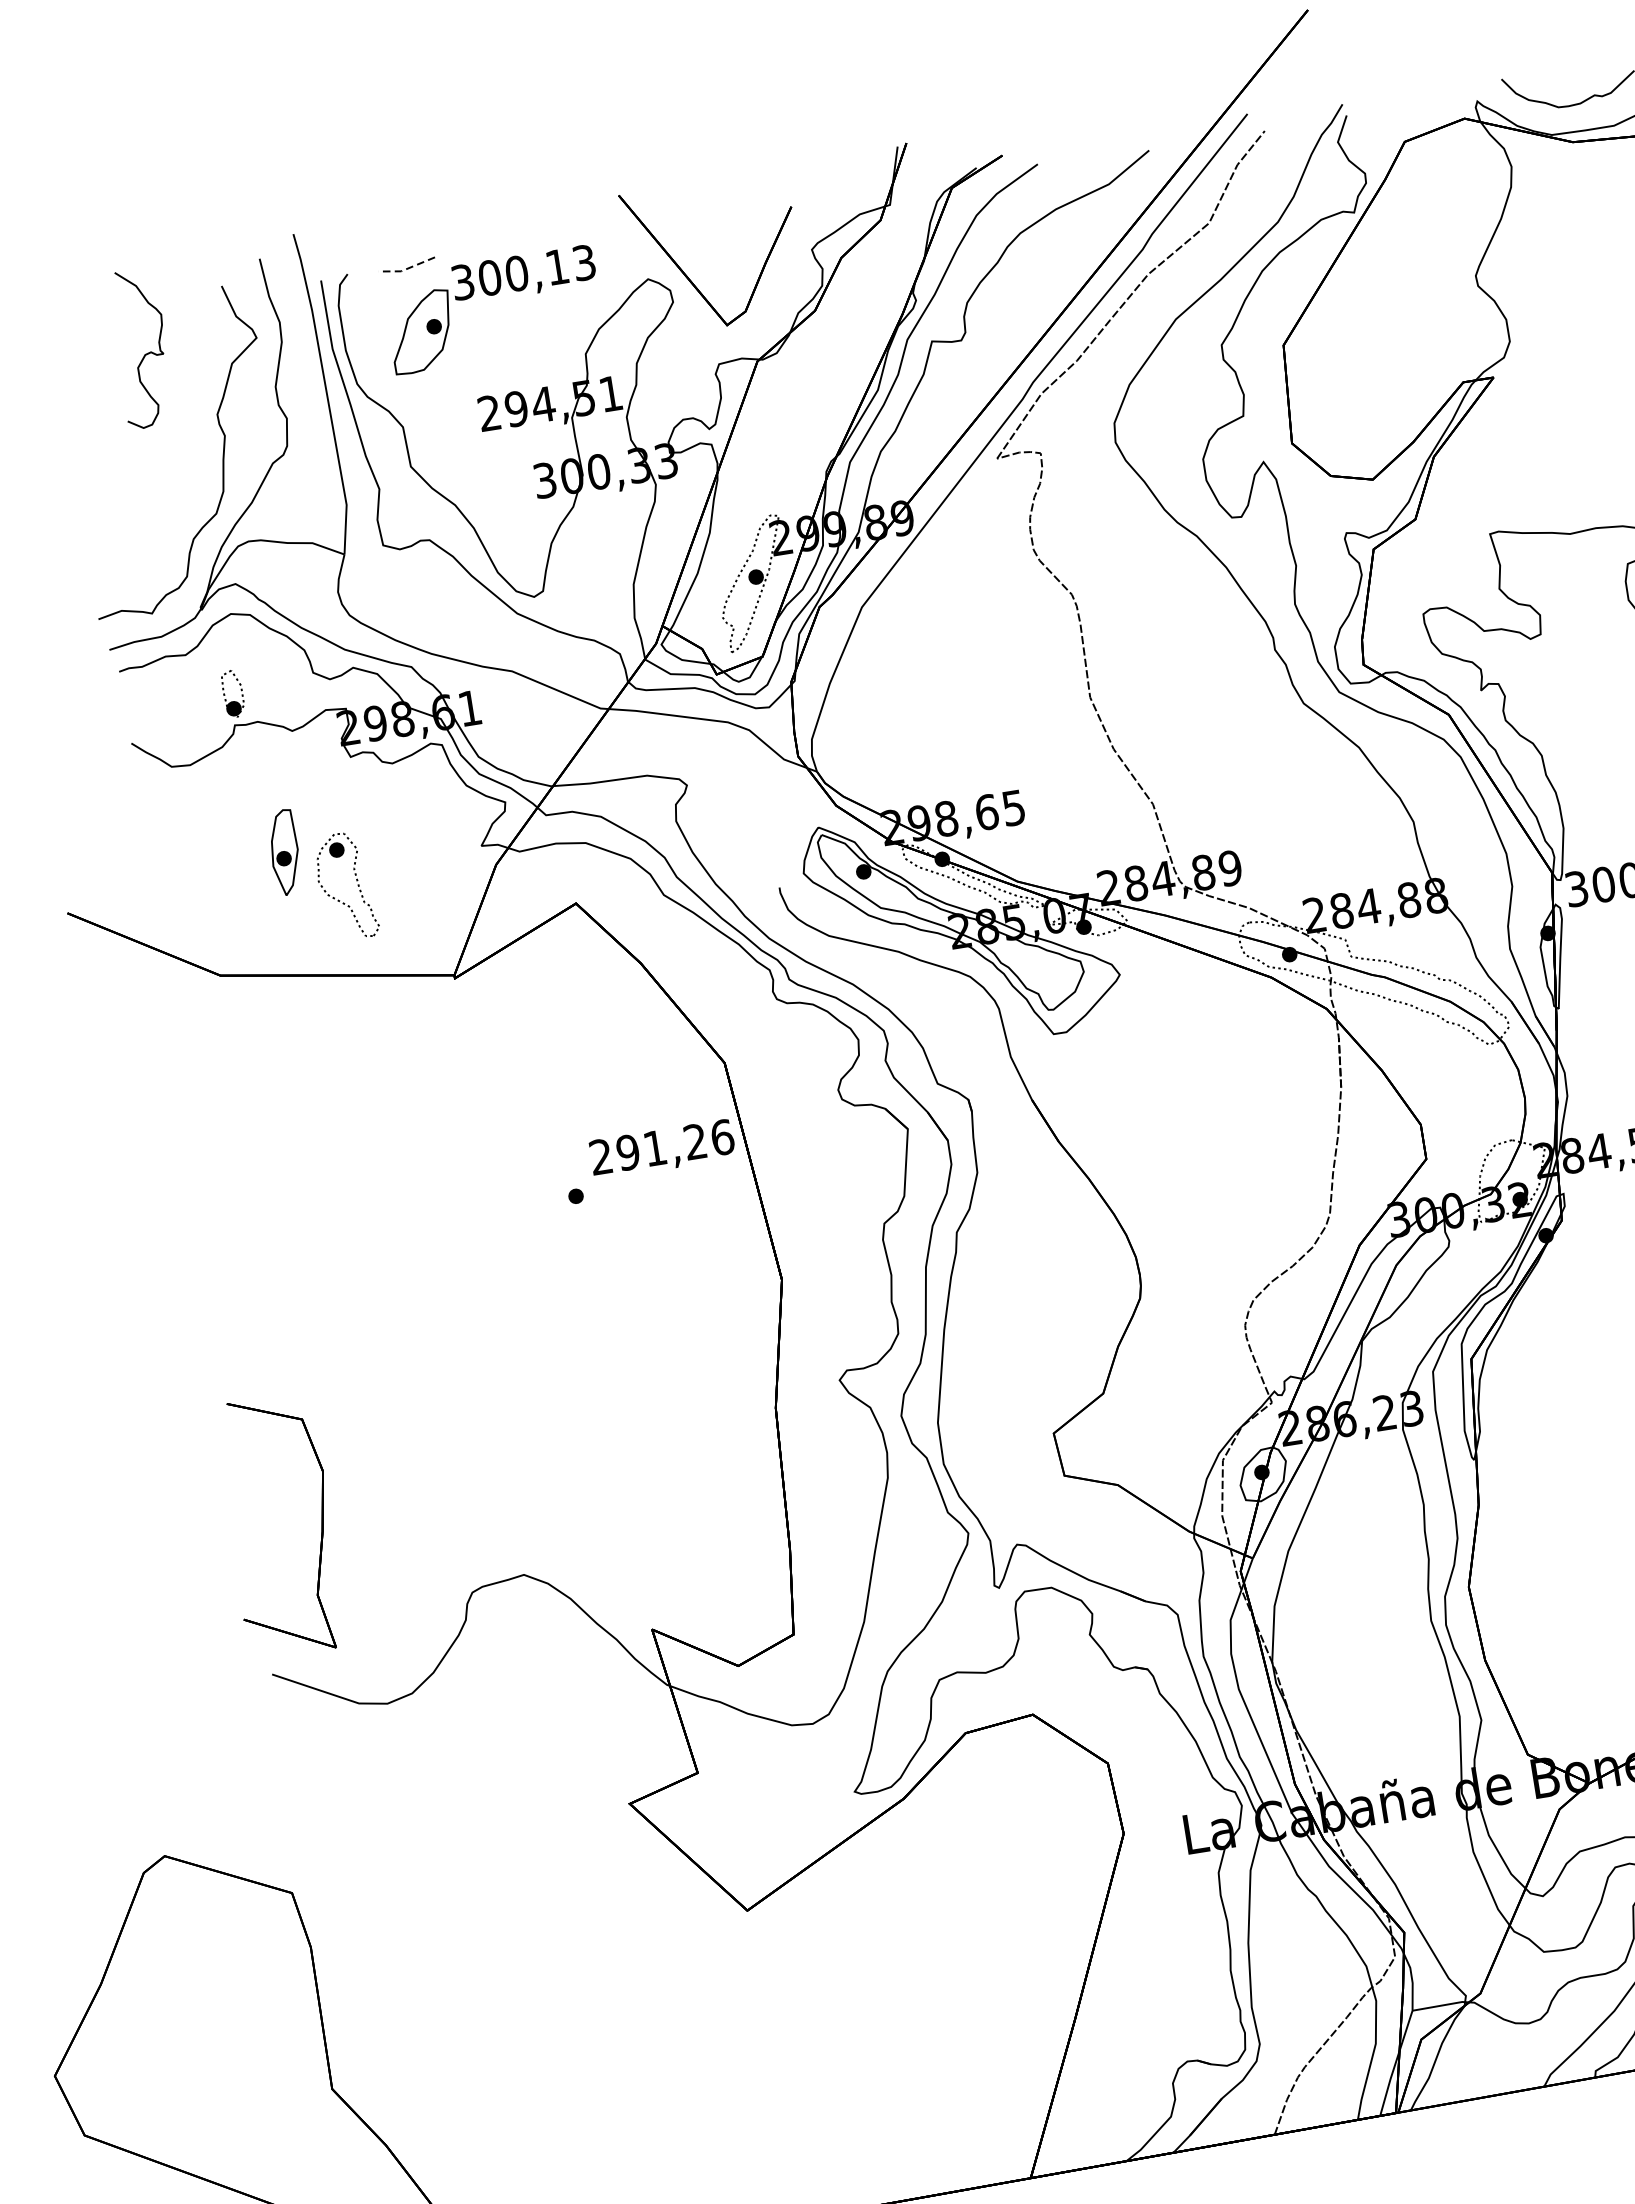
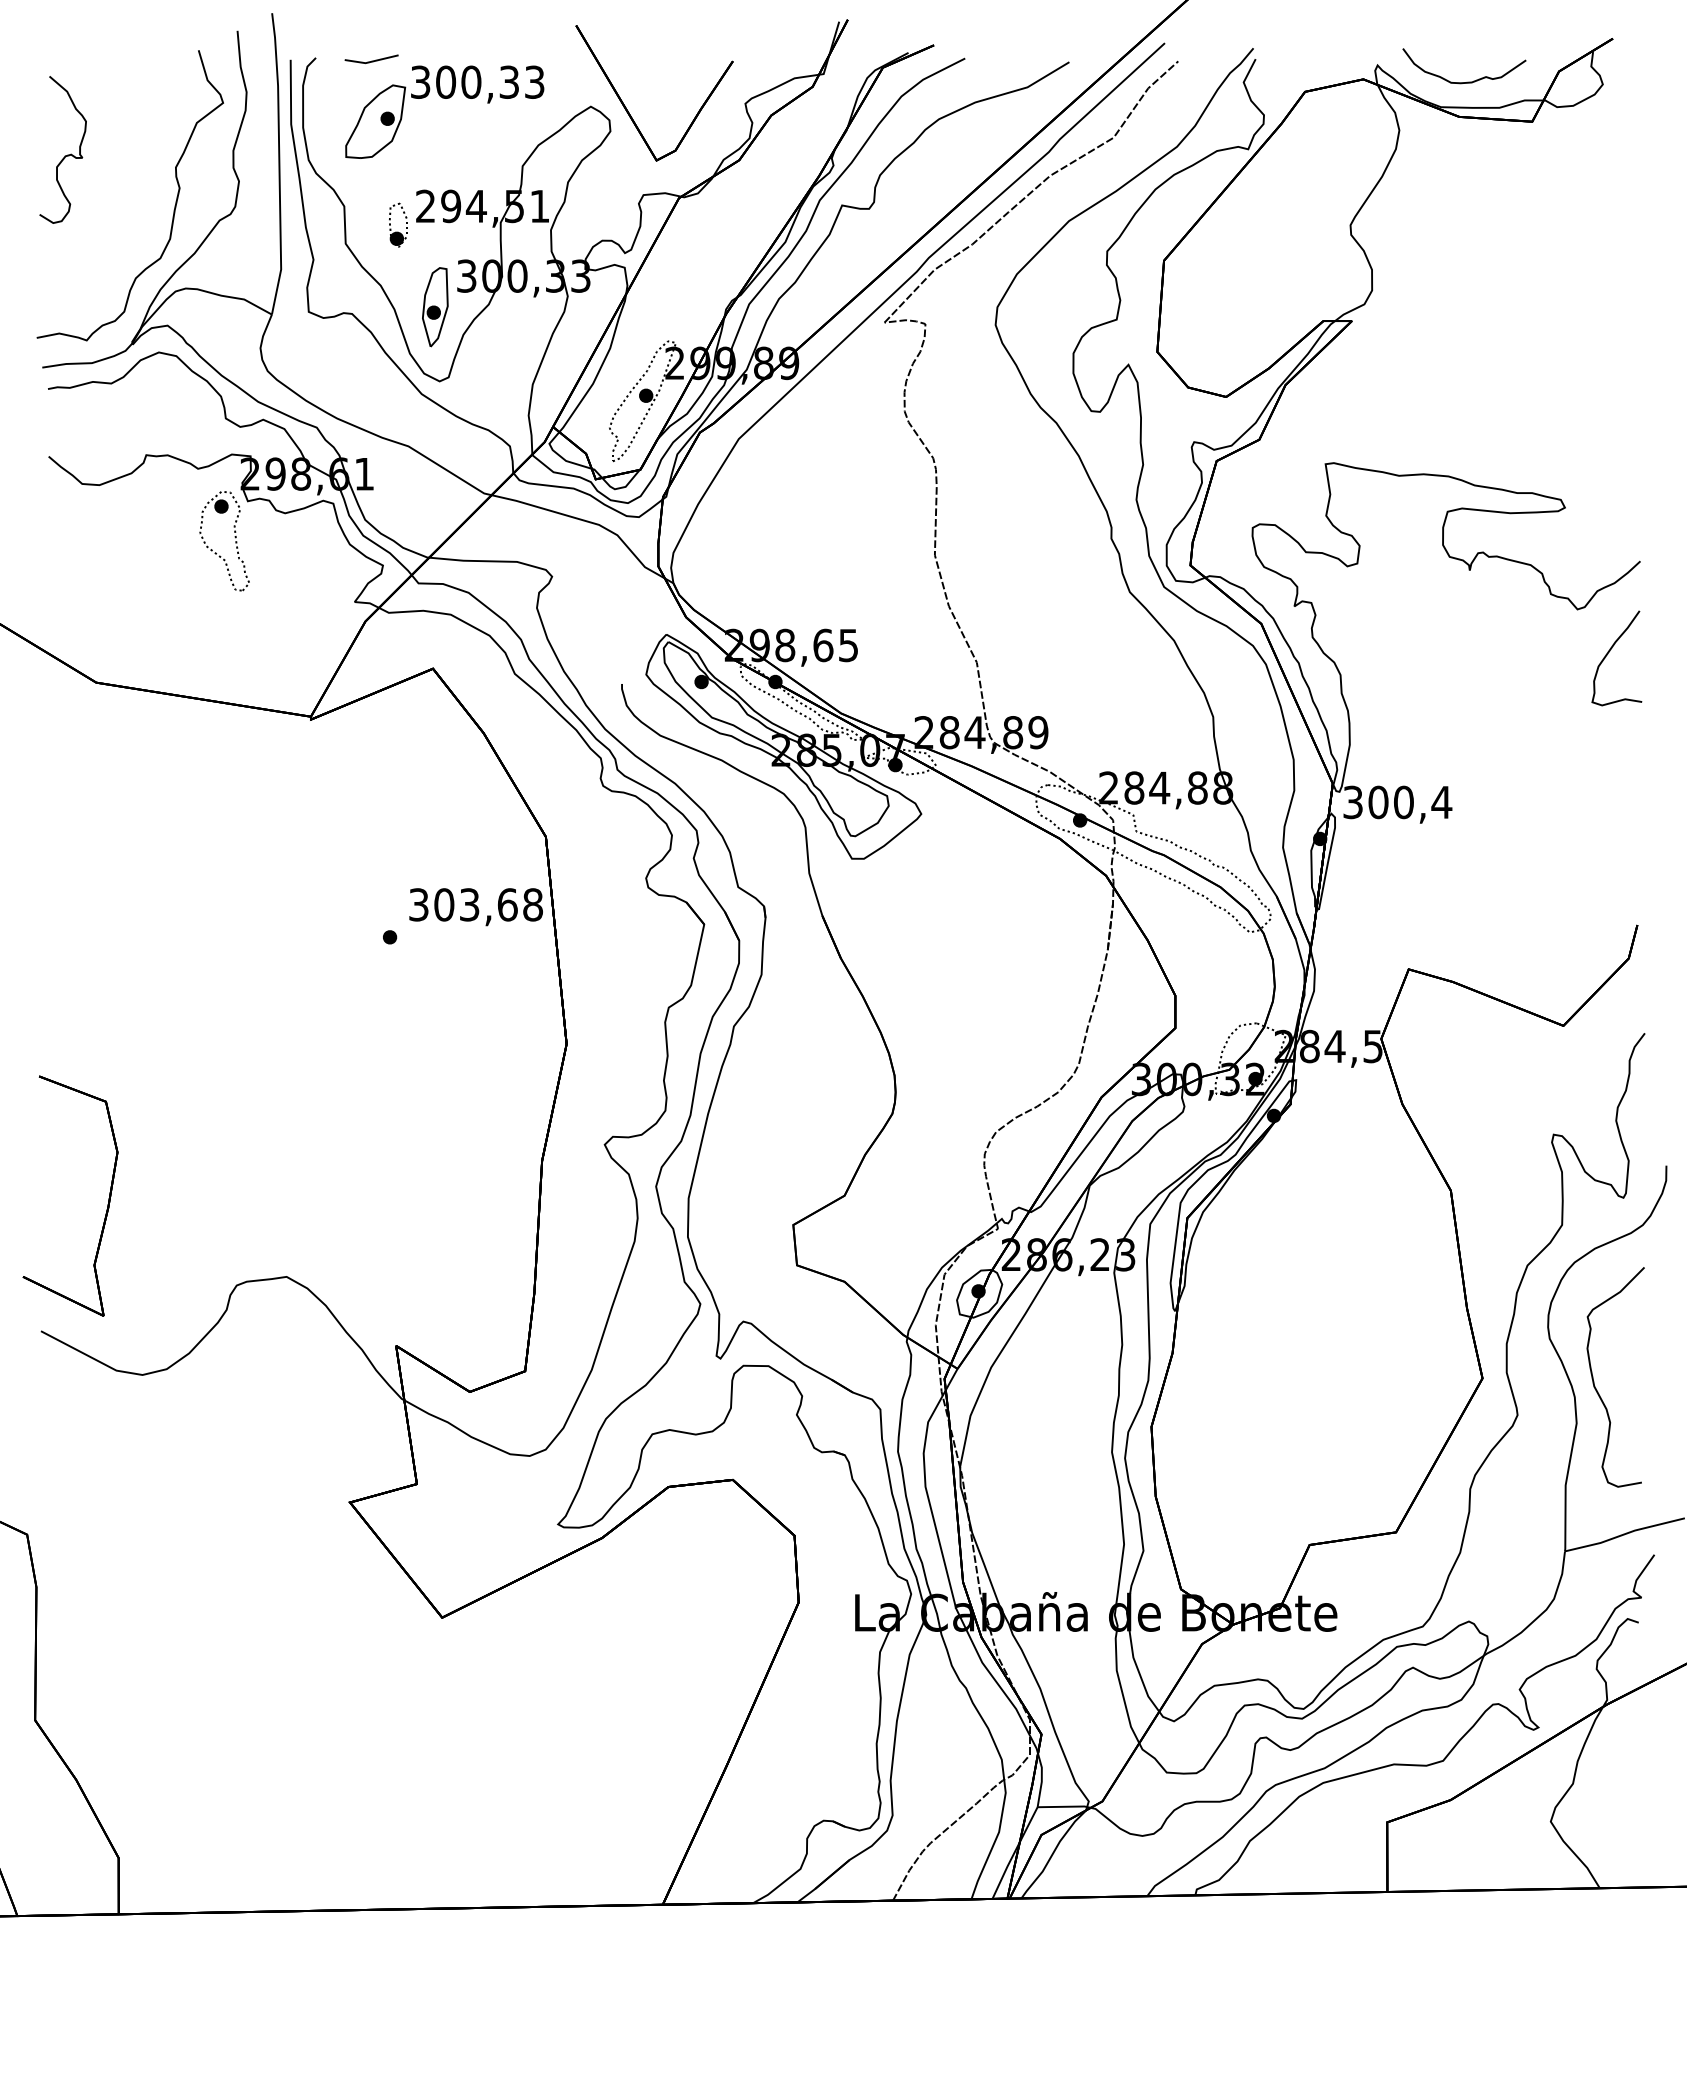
text: (556, 266) -> (508, 81), 300,13 -> 300,33
line: (406, 269) -> (370, 62), dashed -> solid
curve: (145, 354) -> (65, 155), moved
part: (234, 700) -> (398, 231), moved
part: (284, 852) -> (435, 307), moved
part: (355, 880) -> (234, 537), moved
text: (662, 1146) -> (476, 904), 291,26 -> 303,68

